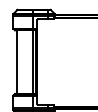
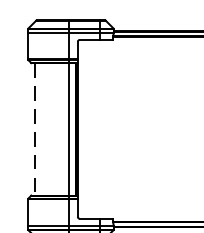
line: (16, 62) -> (34, 130), solid -> dashed

